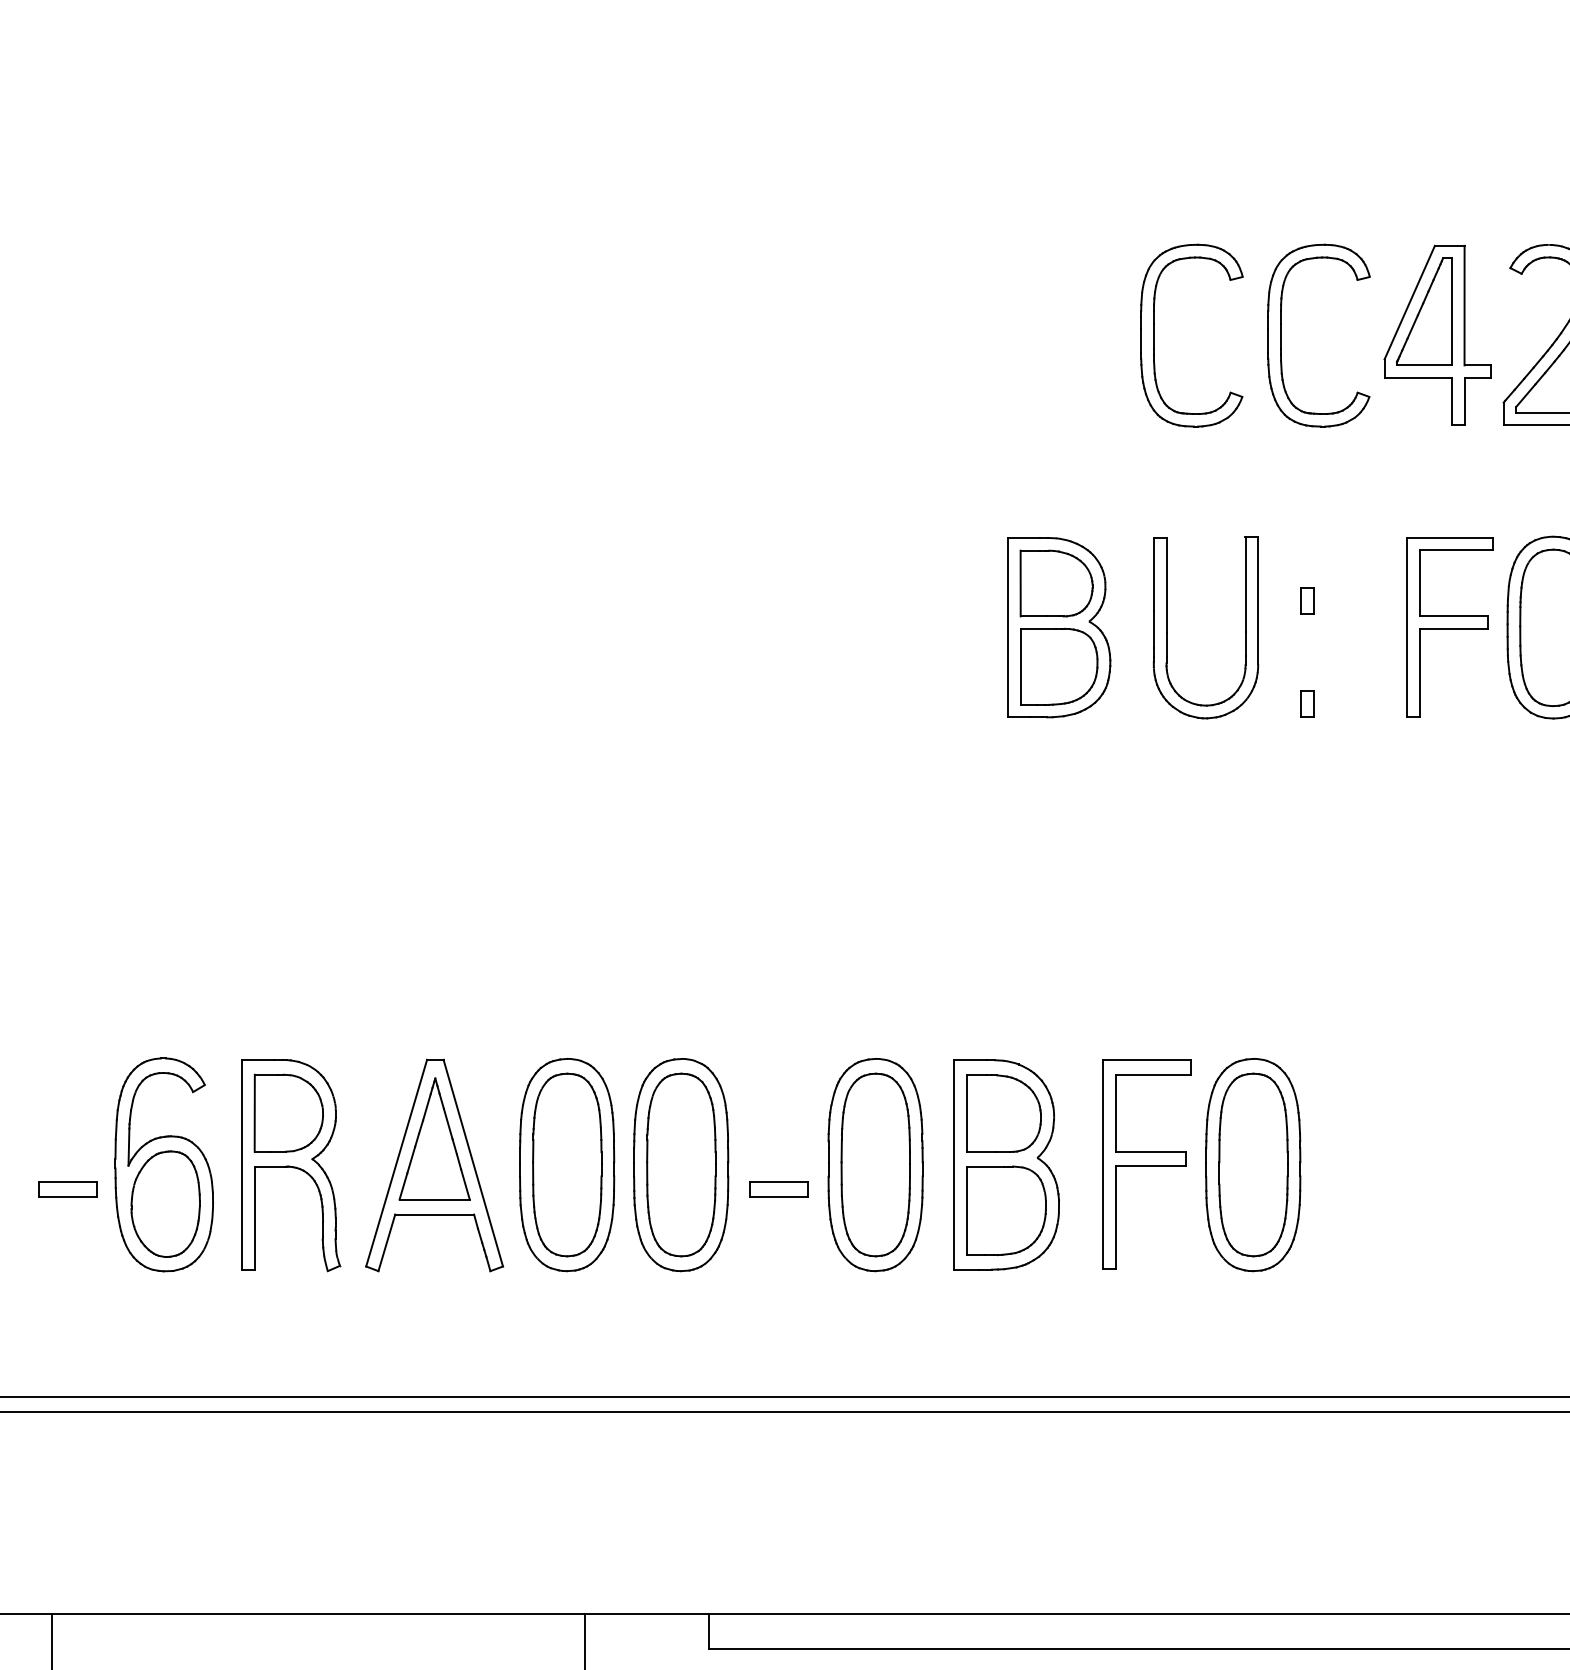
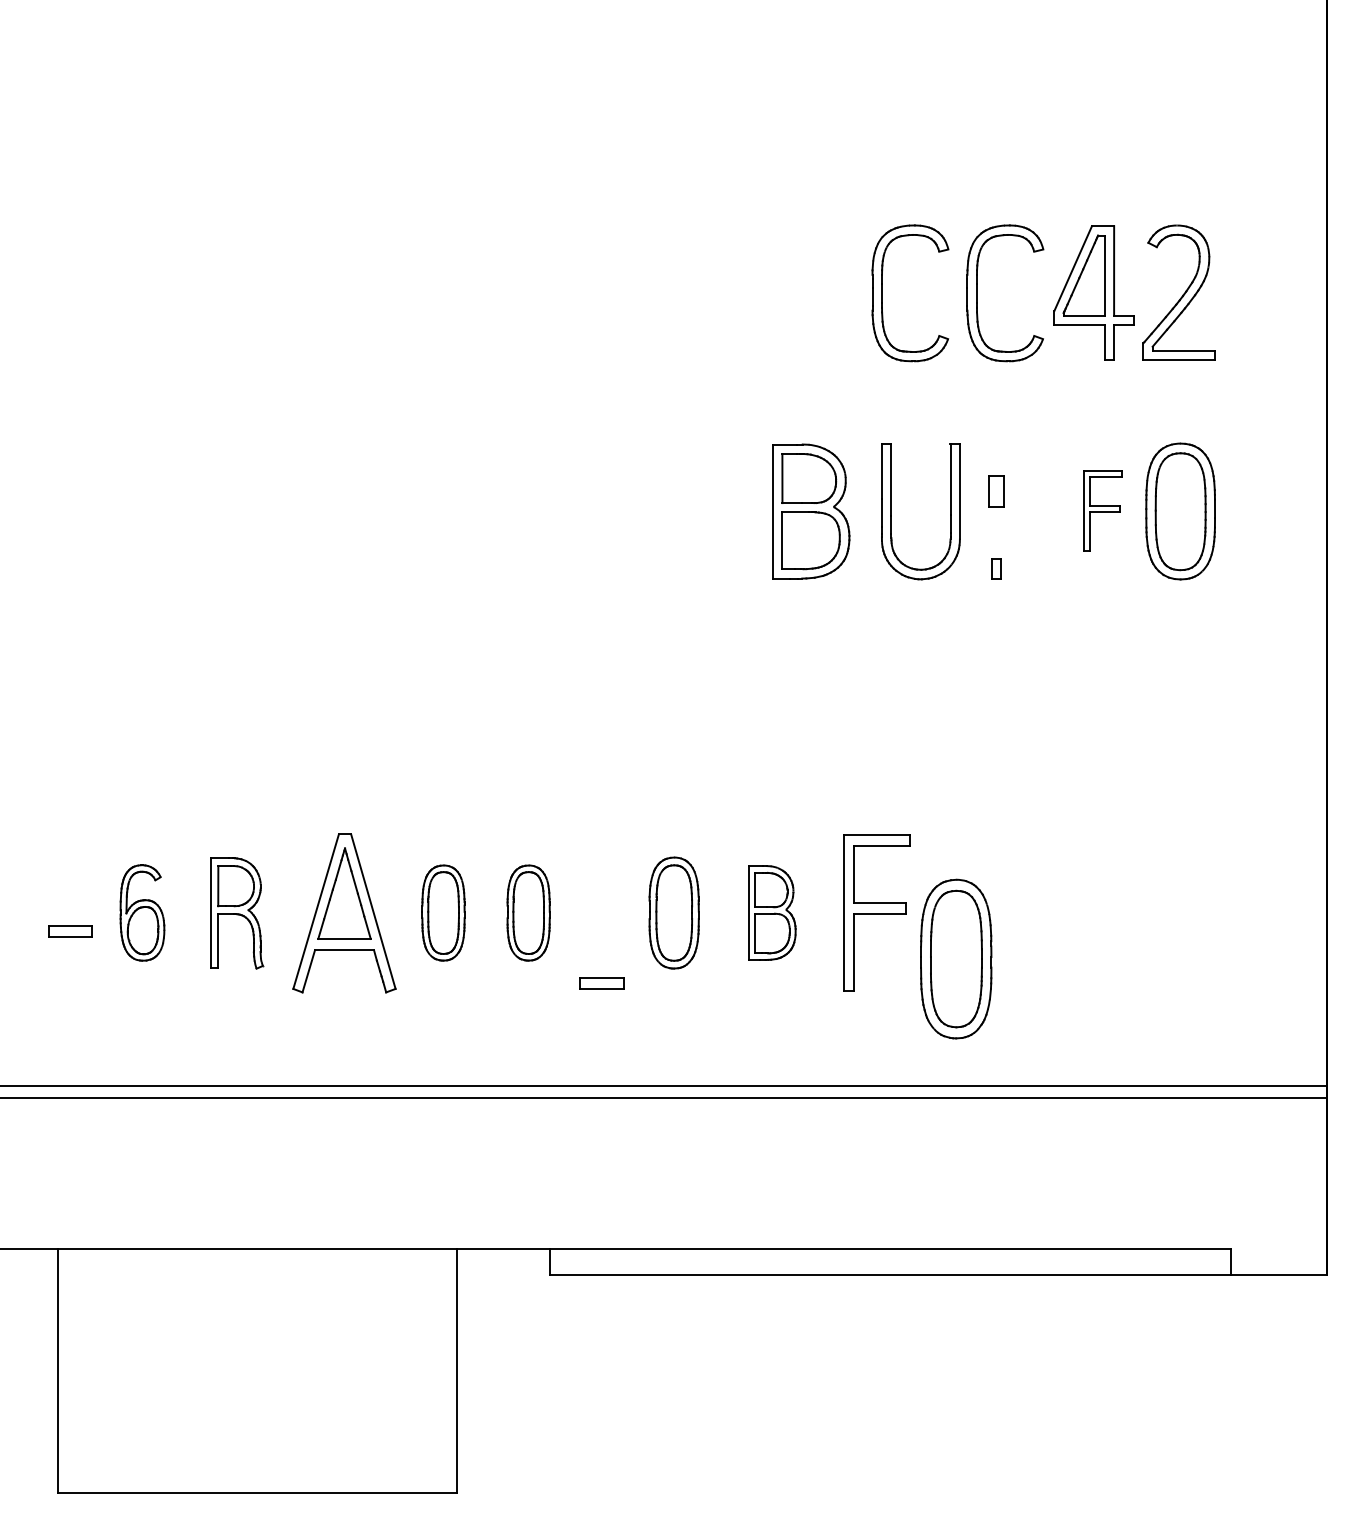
part: (1307, 600) -> (996, 491), size x1.6
part: (1448, 626) -> (1102, 510), size x0.6
part: (164, 1164) -> (142, 912), size x0.6
part: (567, 1164) -> (443, 912), size x0.6
part: (680, 1164) -> (528, 912), size x0.6
part: (876, 1164) -> (674, 912), size x0.7
part: (1007, 1164) -> (772, 912), size x0.6
part: (1253, 1164) -> (956, 958), moved
part: (291, 1165) -> (237, 913), size x0.7
part: (778, 1189) -> (601, 983), moved

